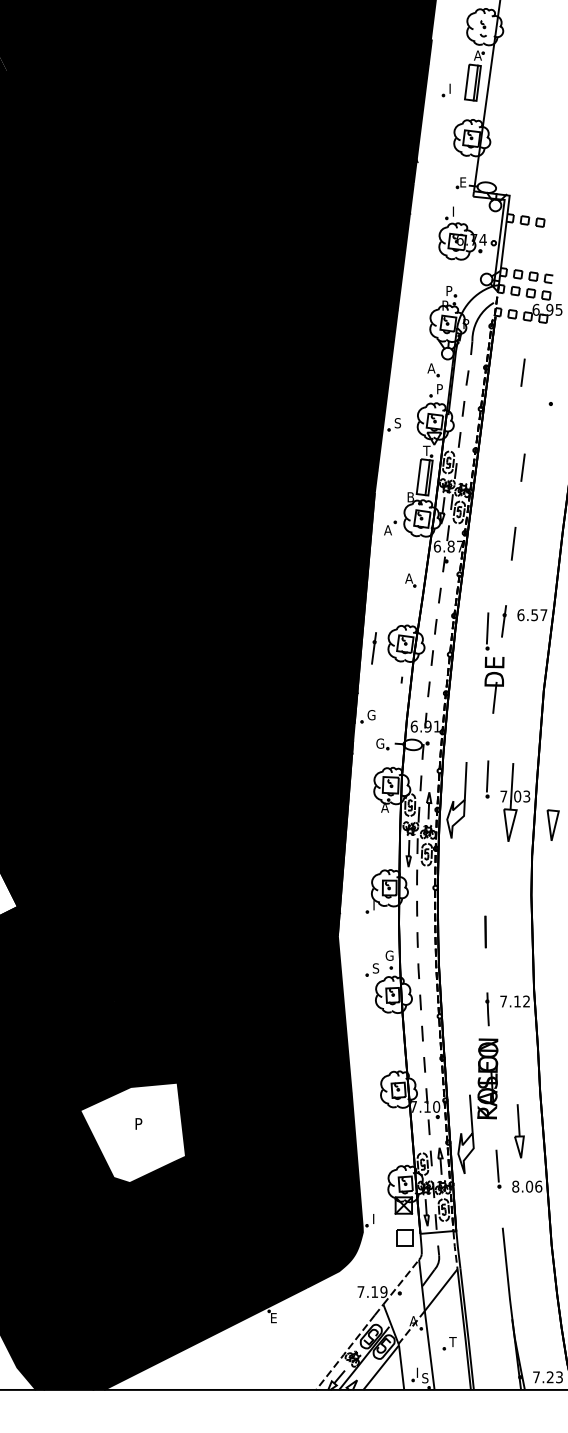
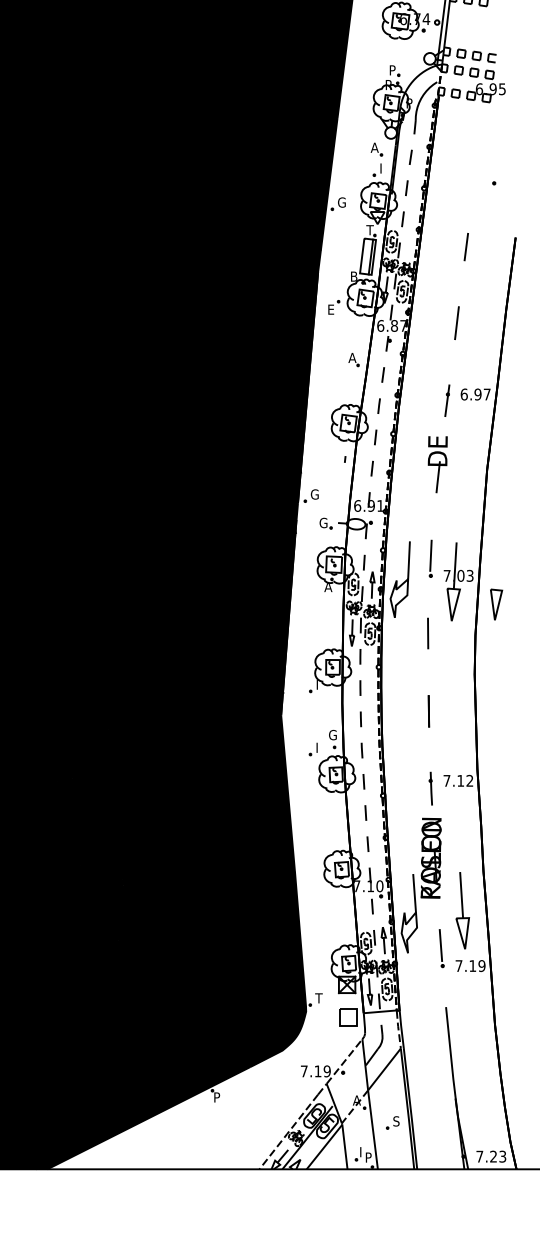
line: (522, 372) -> (465, 151), removed
text: (440, 387) -> (383, 166), P -> I
text: (398, 423) -> (341, 202), S -> G
text: (387, 530) -> (330, 309), A -> E
text: (534, 614) -> (477, 393), 6.57 -> 6.97
part: (487, 631) -> (430, 410), removed
part: (373, 648) -> (316, 427), removed
line: (484, 853) -> (427, 632), added
text: (375, 968) -> (318, 747), S -> I
part: (519, 1130) -> (462, 909), size x1.43
fill: (133, 1132) -> (76, 911), added
text: (527, 1186) -> (470, 965), 8.06 -> 7.19
text: (375, 1218) -> (318, 997), I -> T
text: (274, 1318) -> (217, 1097), E -> P
text: (452, 1341) -> (395, 1120), T -> S
text: (425, 1378) -> (368, 1157), S -> P

